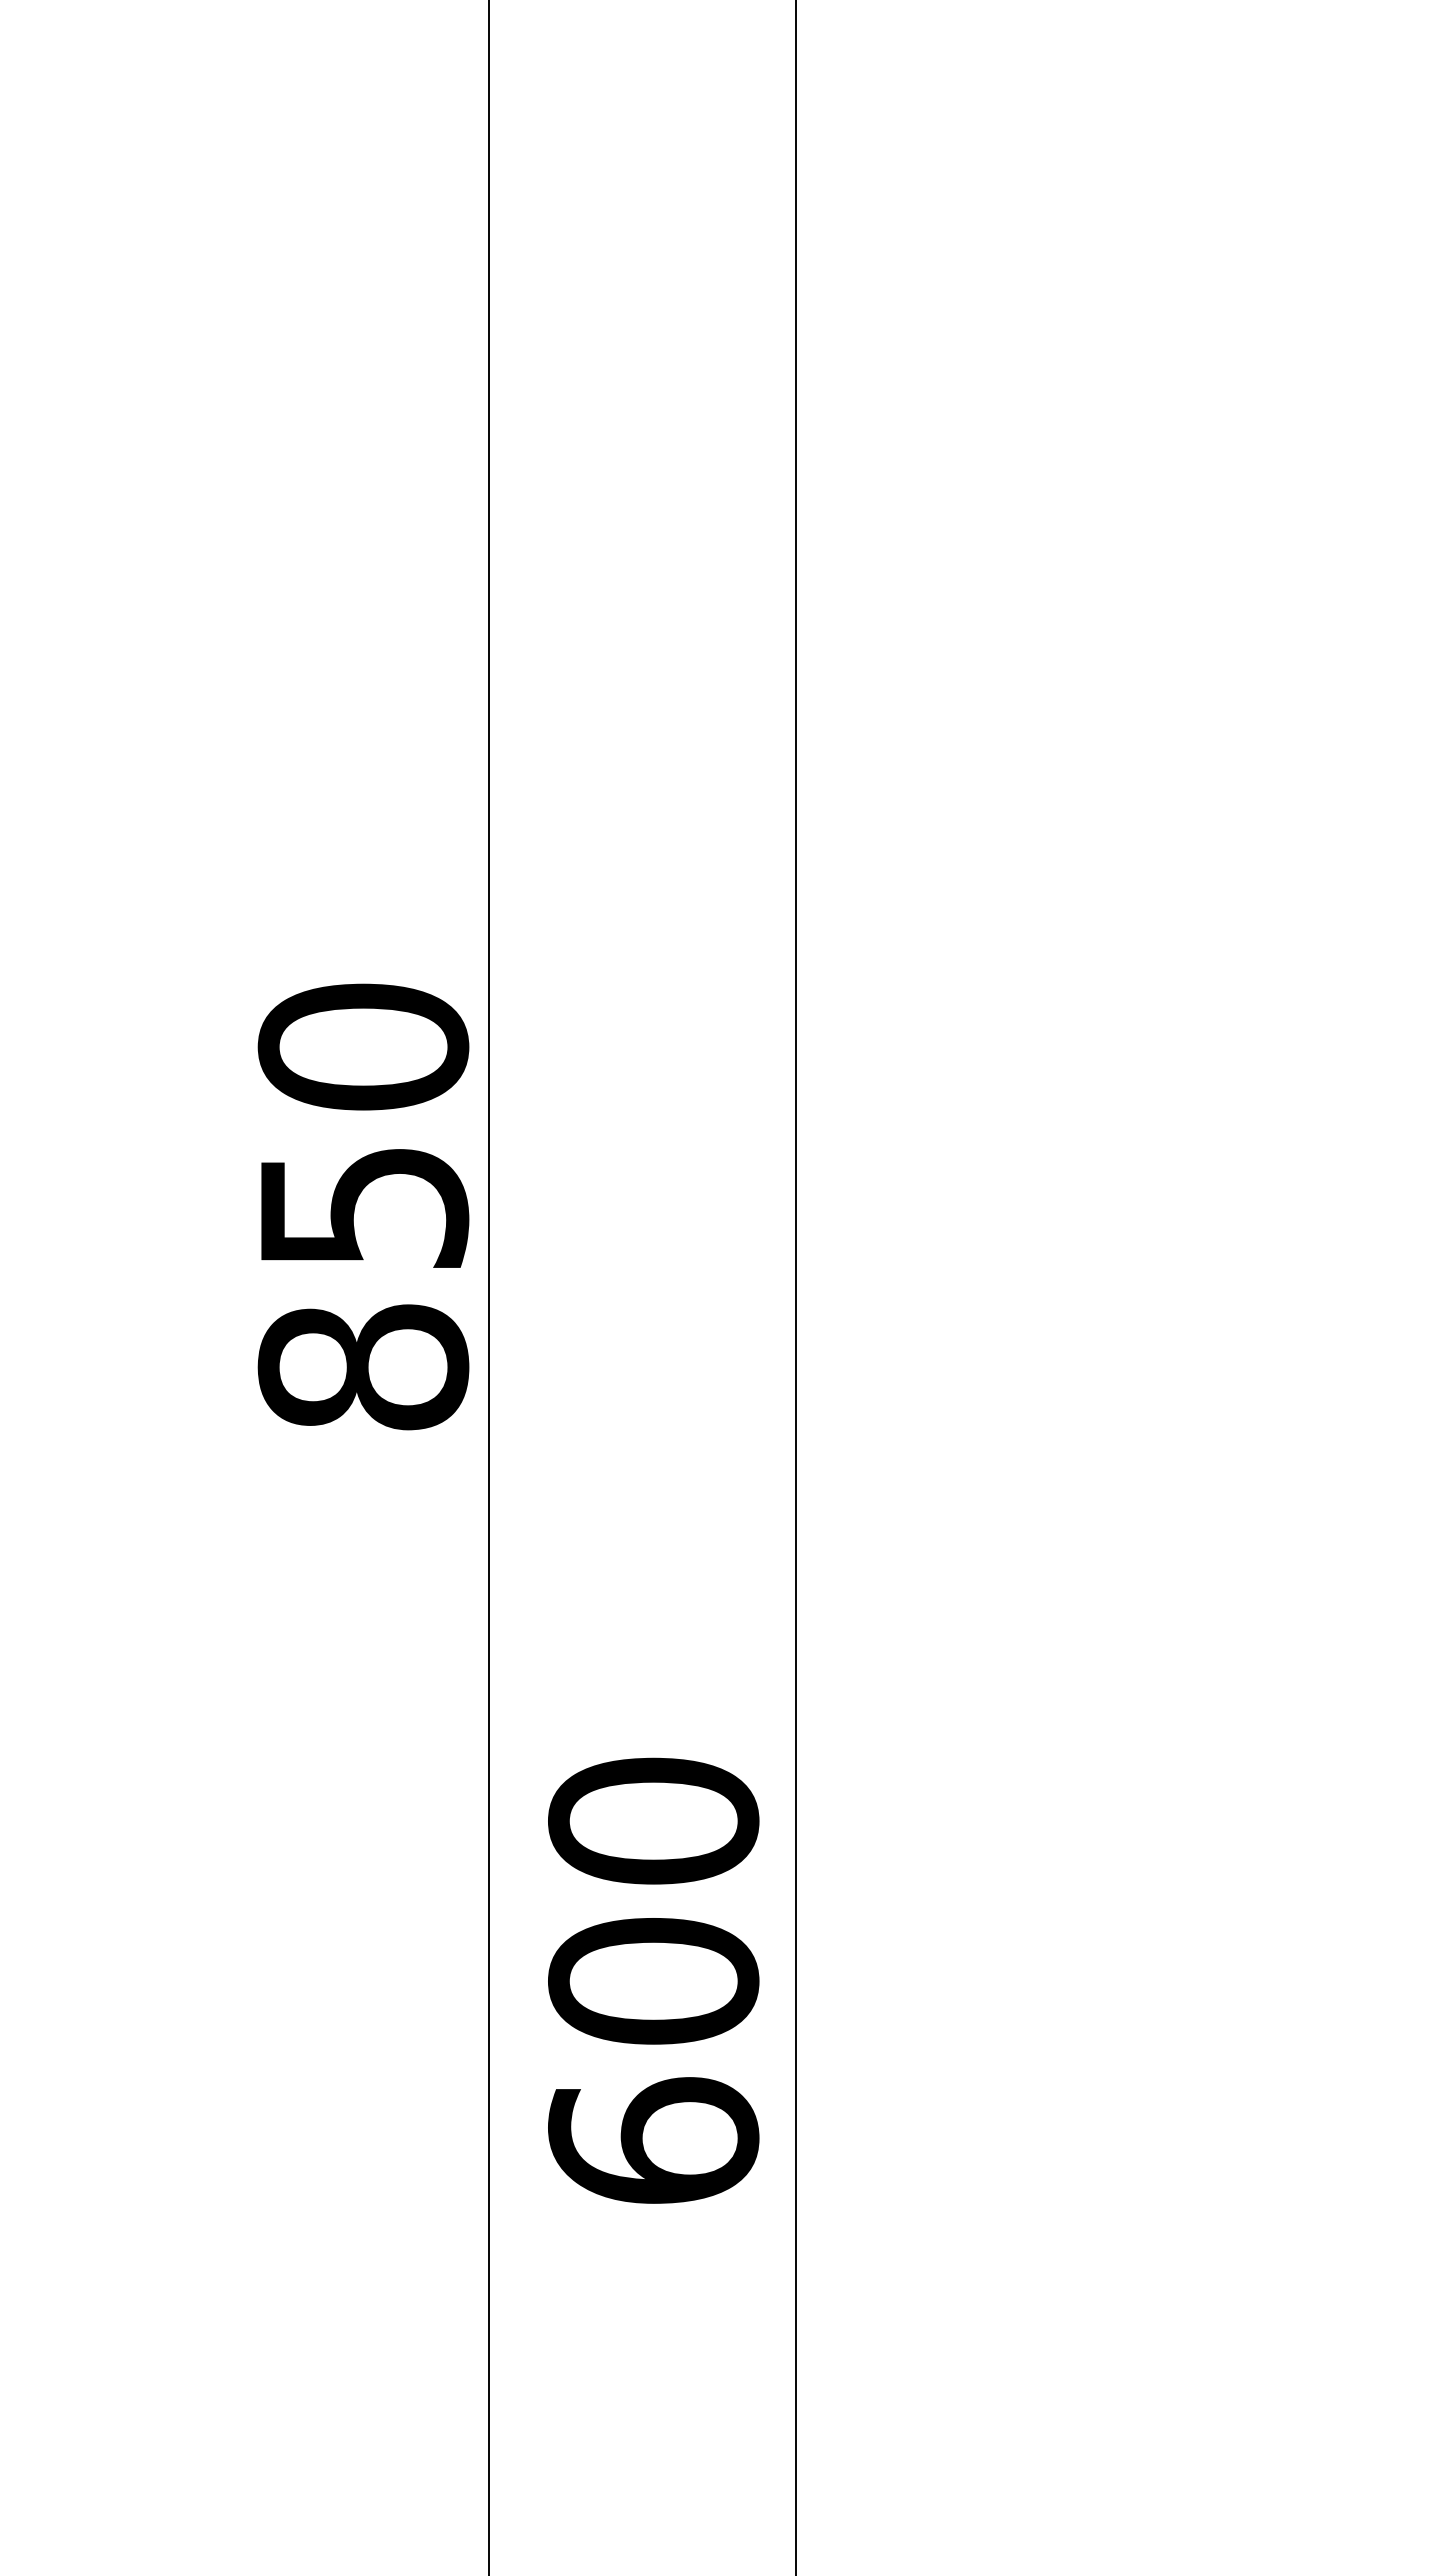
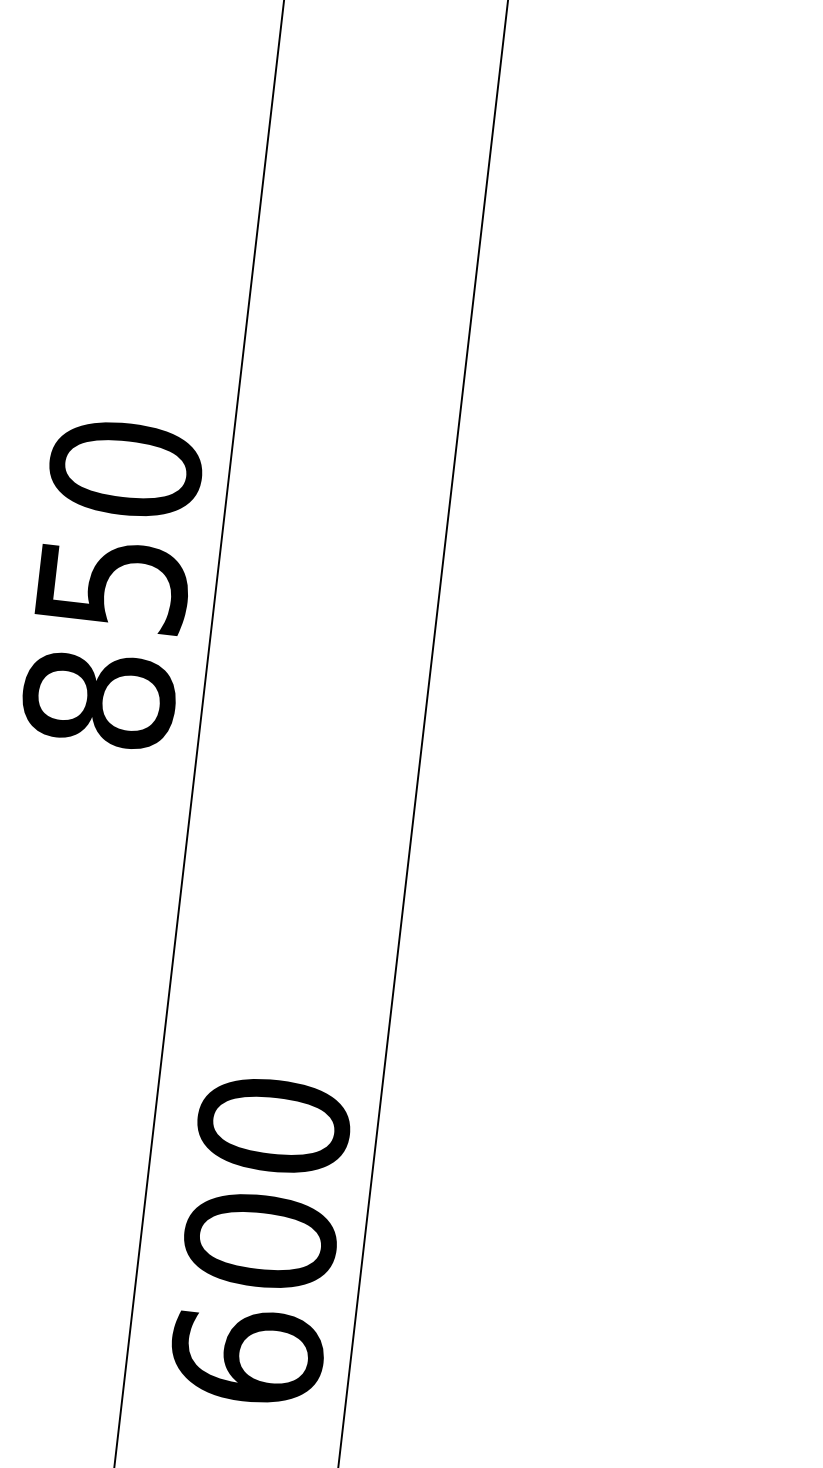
text: (363, 1206) -> (112, 583), moved
text: (653, 1980) -> (260, 1240), moved

